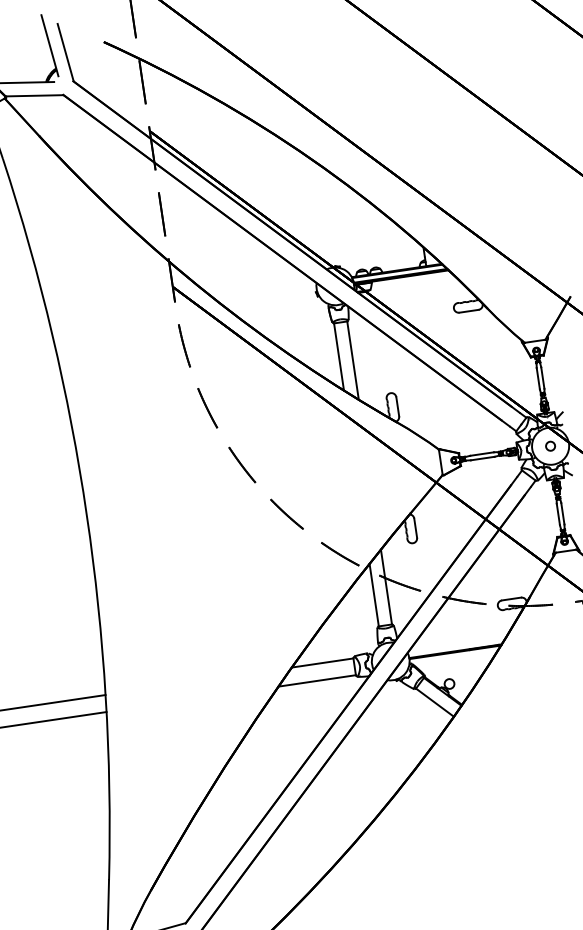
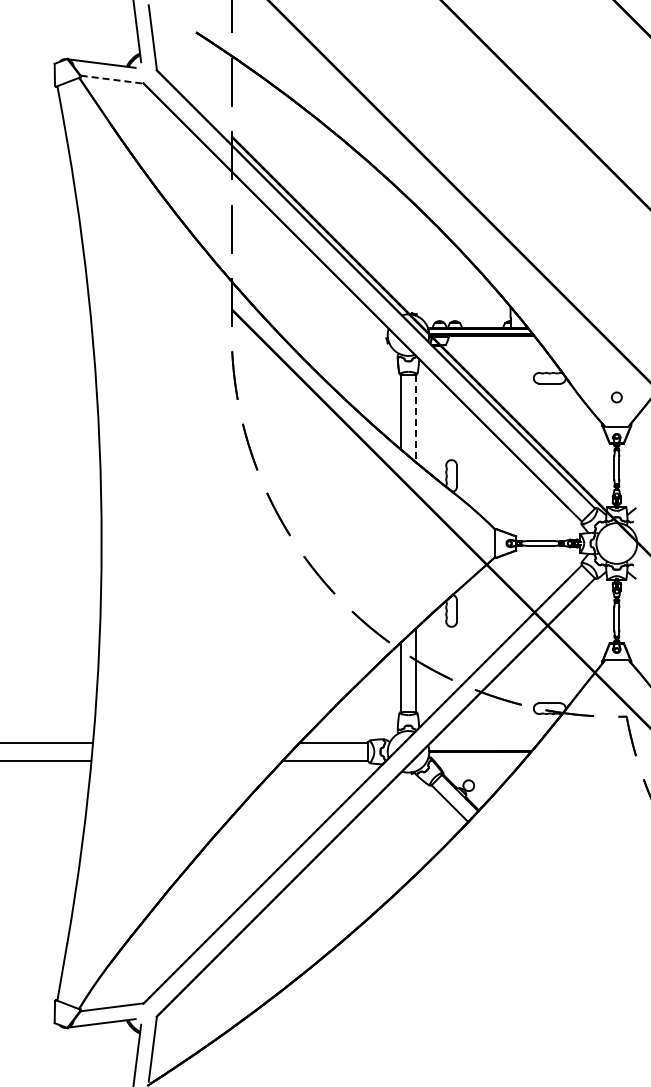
line: (34, 95) -> (112, 79), solid -> dashed
line: (352, 361) -> (415, 419), solid -> dashed
circle: (550, 446) -> (616, 397), moved

